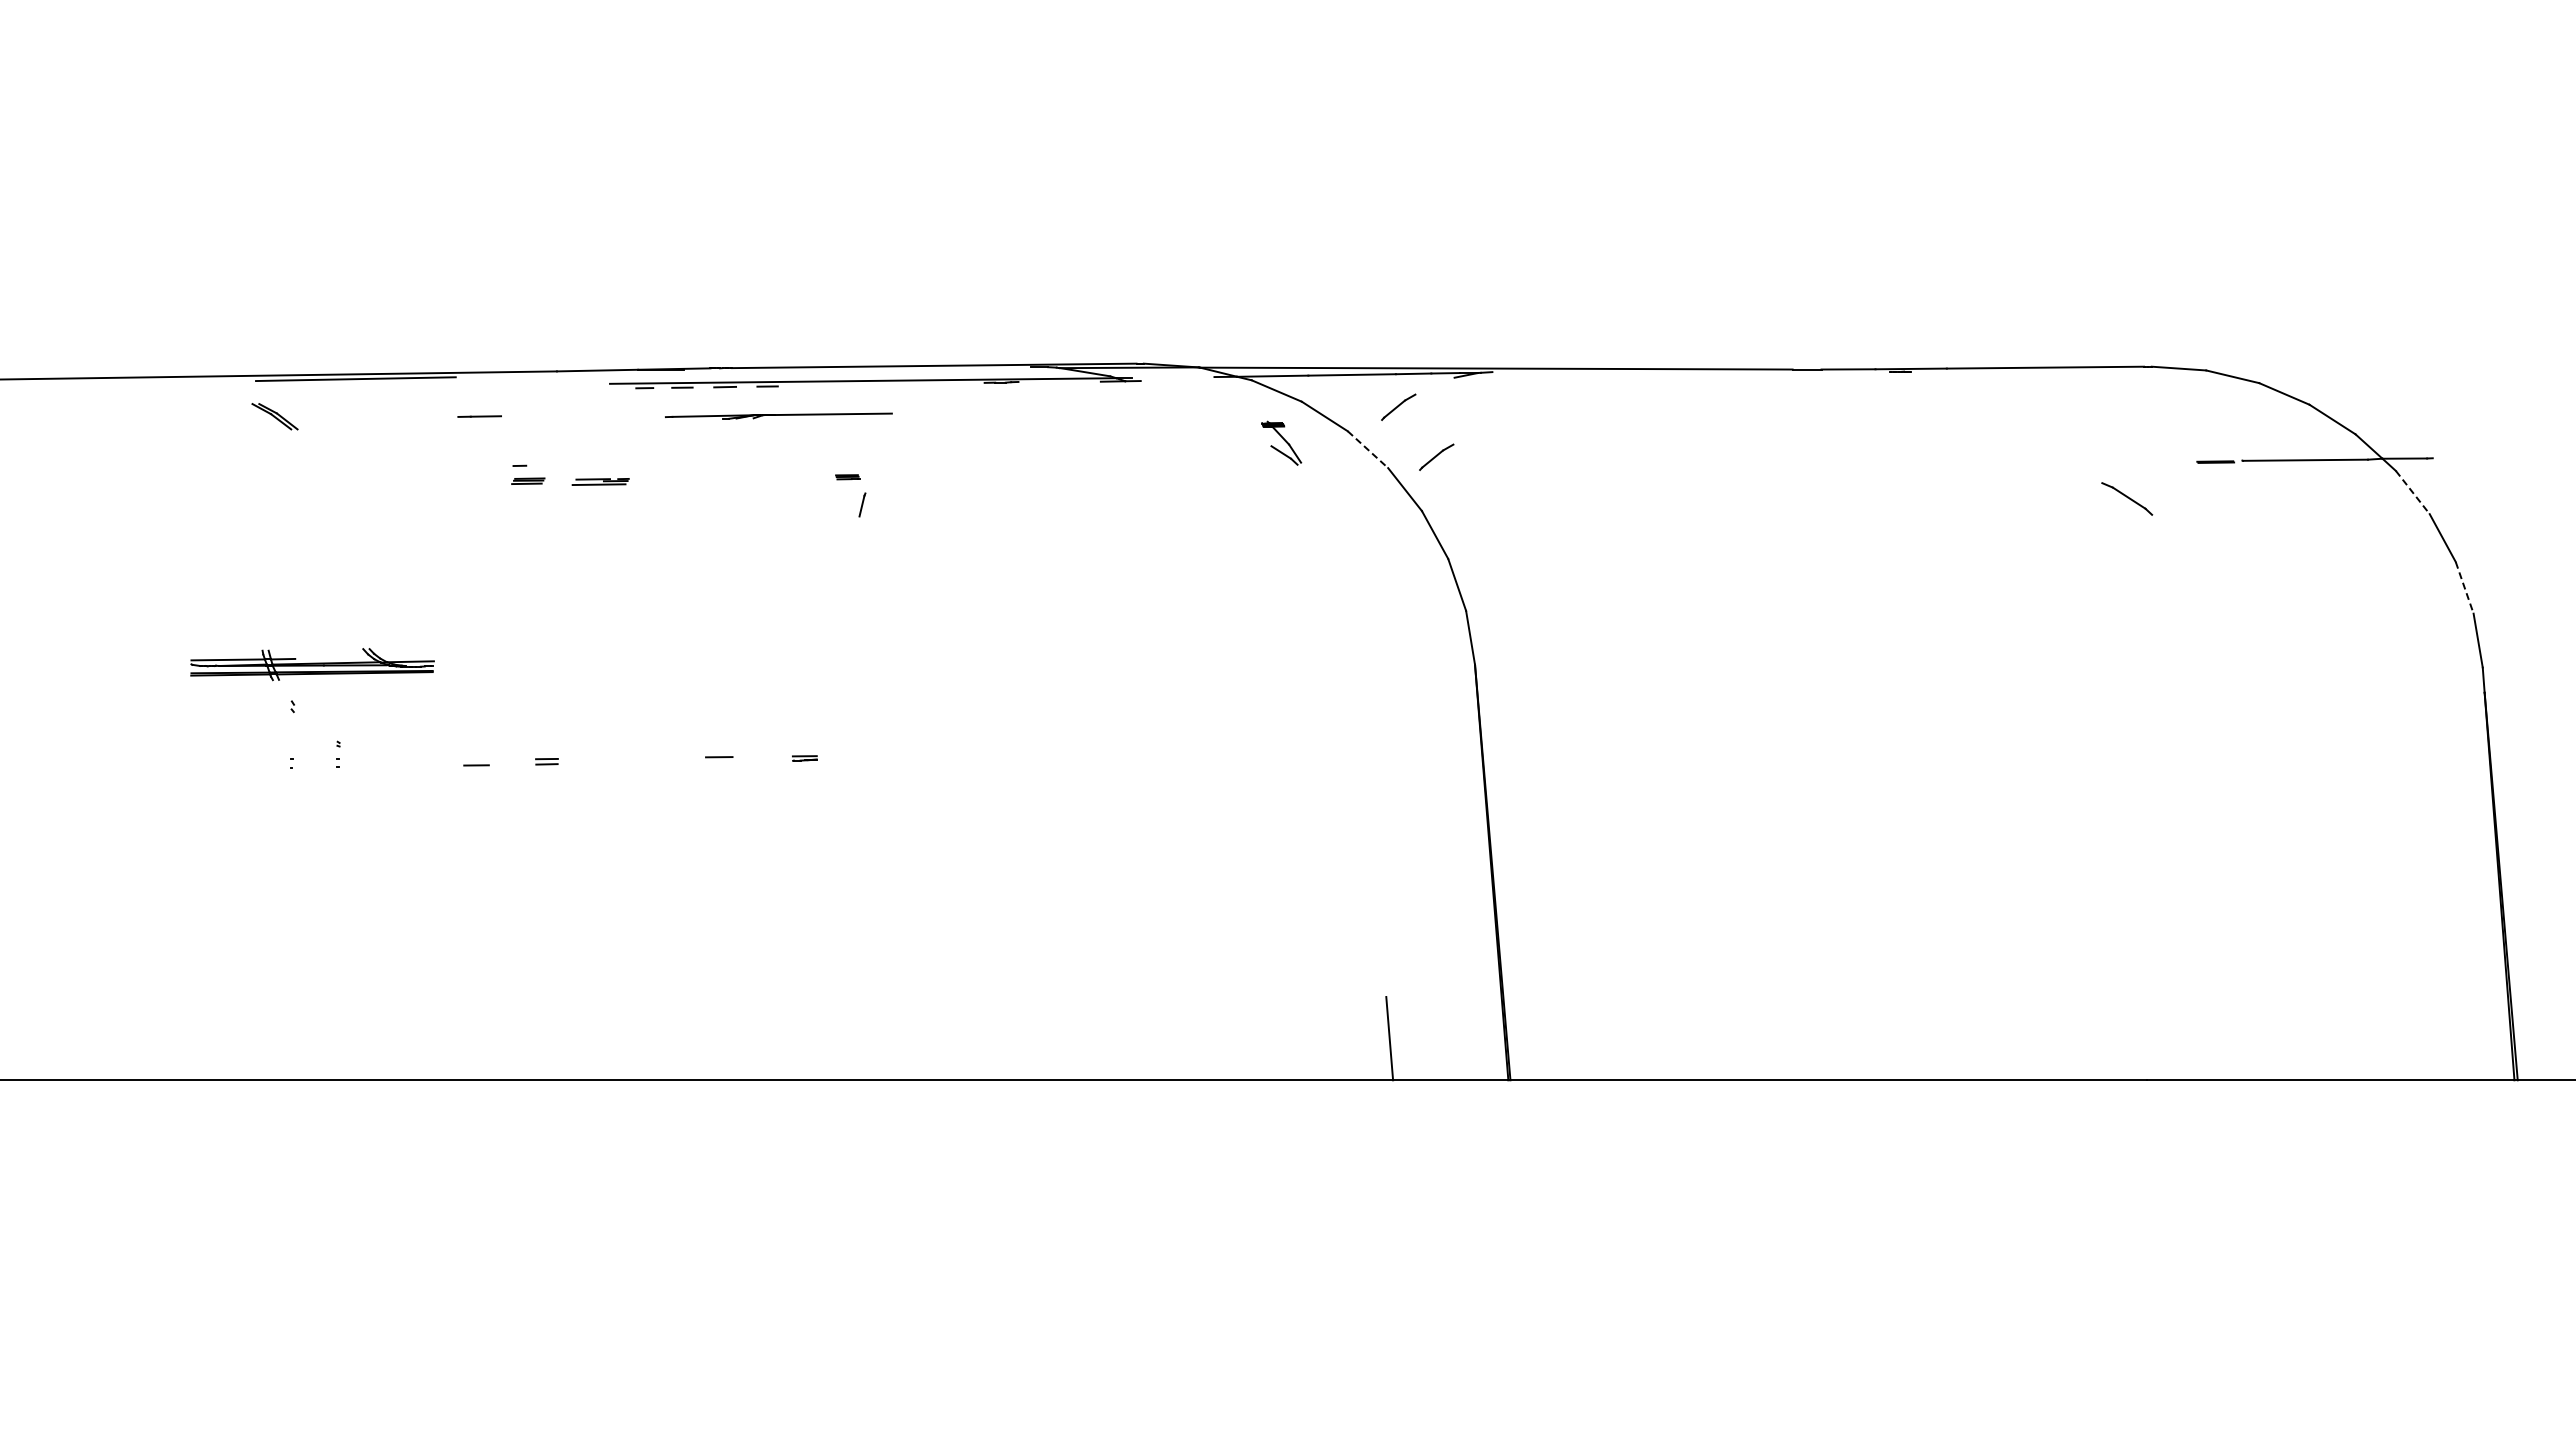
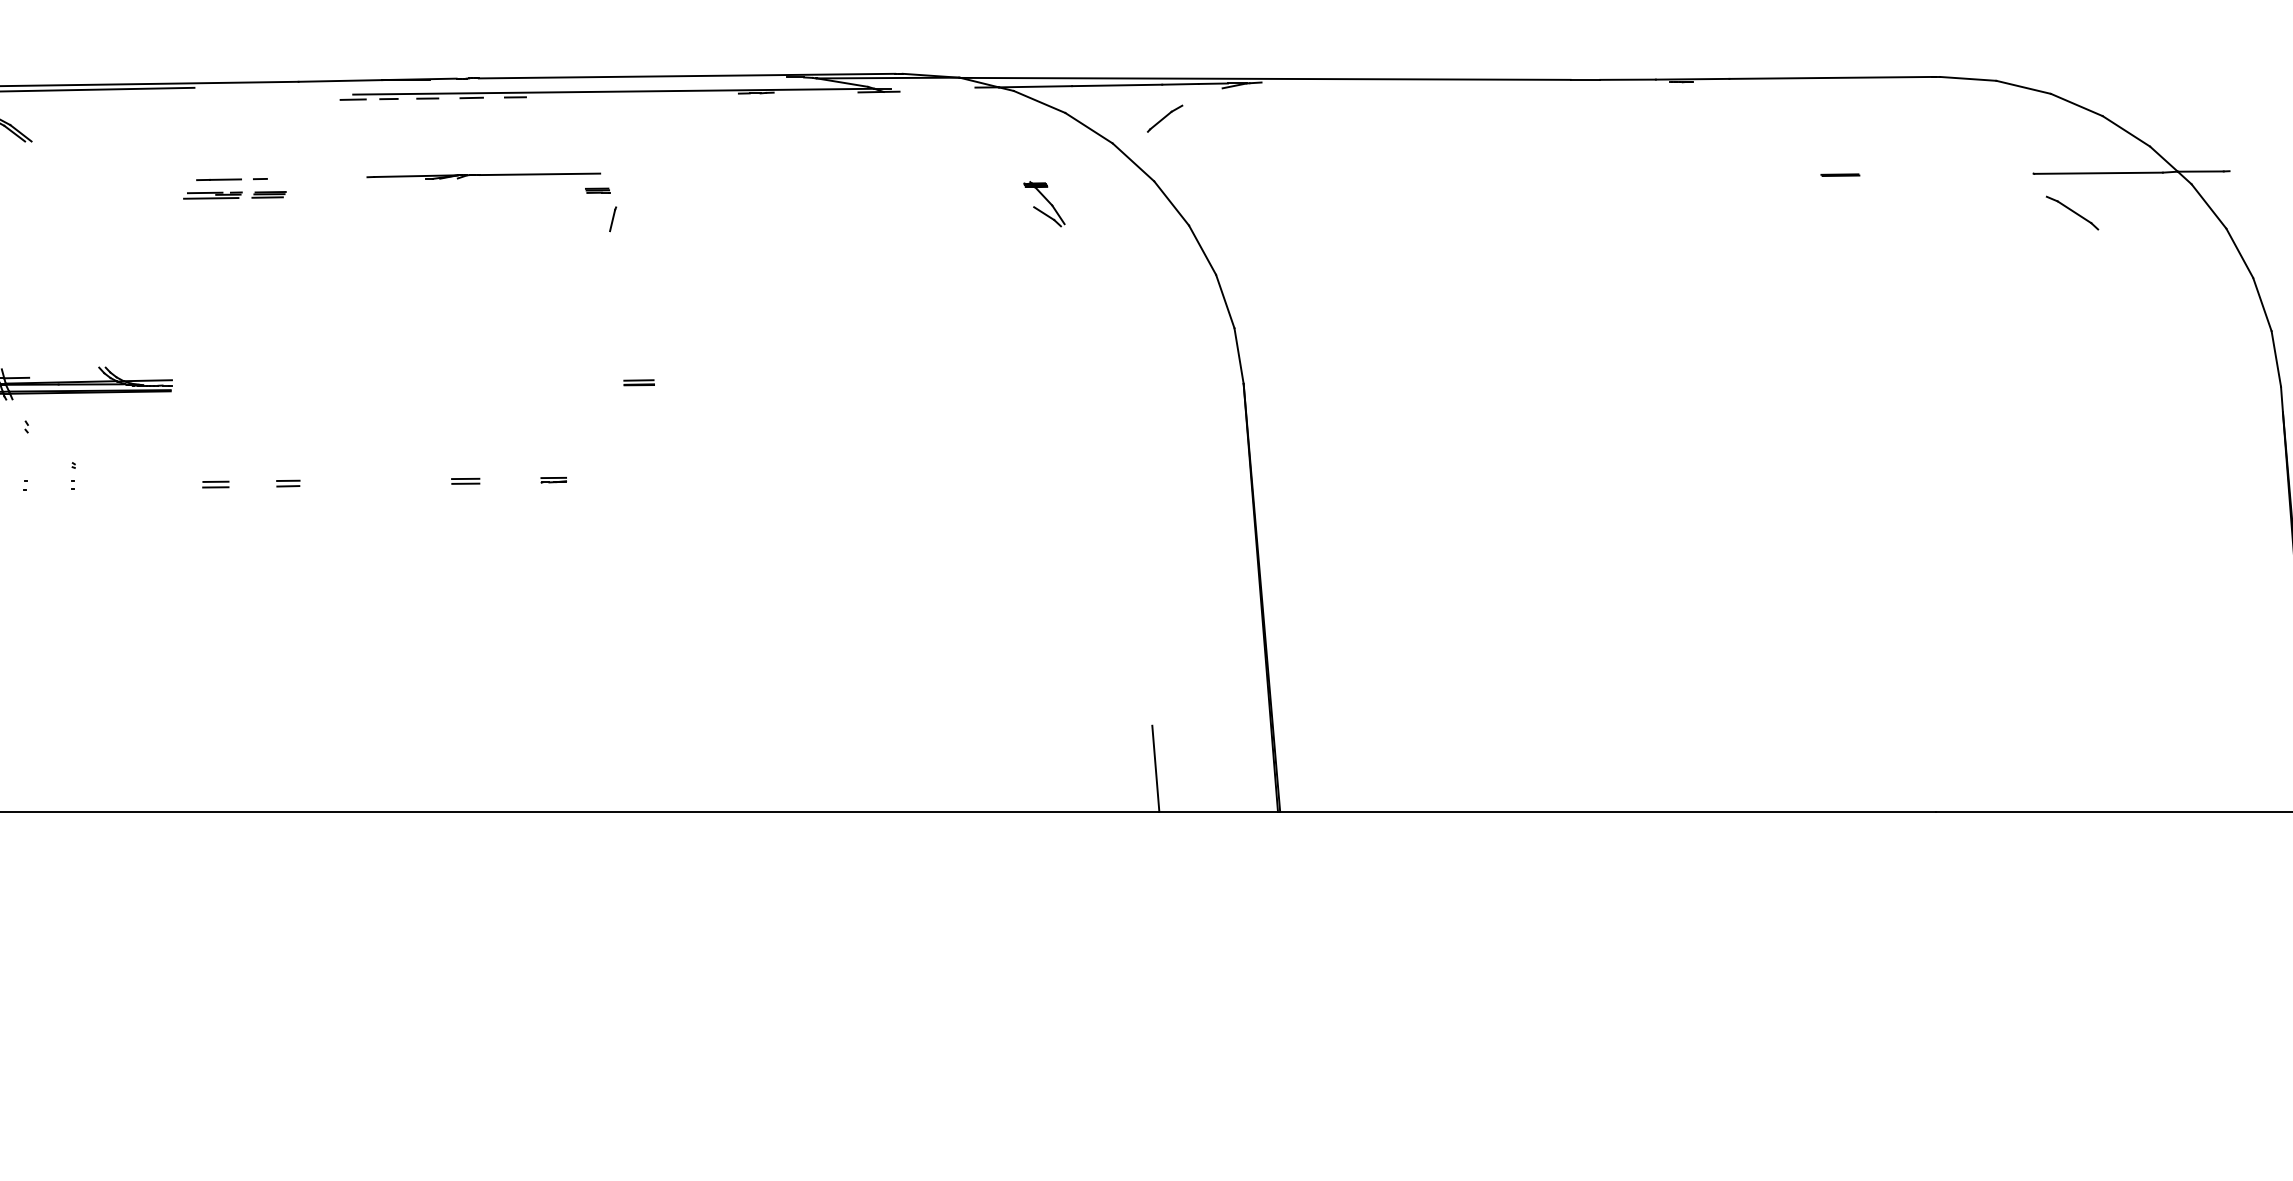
line: (609, 388) -> (352, 99), added
part: (778, 415) -> (483, 175), moved
line: (479, 416) -> (218, 179), moved
part: (1281, 442) -> (1044, 203), moved
line: (1368, 450) -> (1134, 163), dashed -> solid
part: (1436, 456) -> (1204, 169), removed
line: (2215, 461) -> (1840, 174), moved
part: (600, 481) -> (212, 195), moved
line: (2413, 492) -> (2209, 206), dashed -> solid
part: (2127, 498) -> (2072, 212), moved
line: (2464, 588) -> (2262, 305), dashed -> solid
part: (887, 663) -> (638, 382), added
line: (476, 759) -> (215, 481), added
line: (719, 761) -> (465, 483), added

